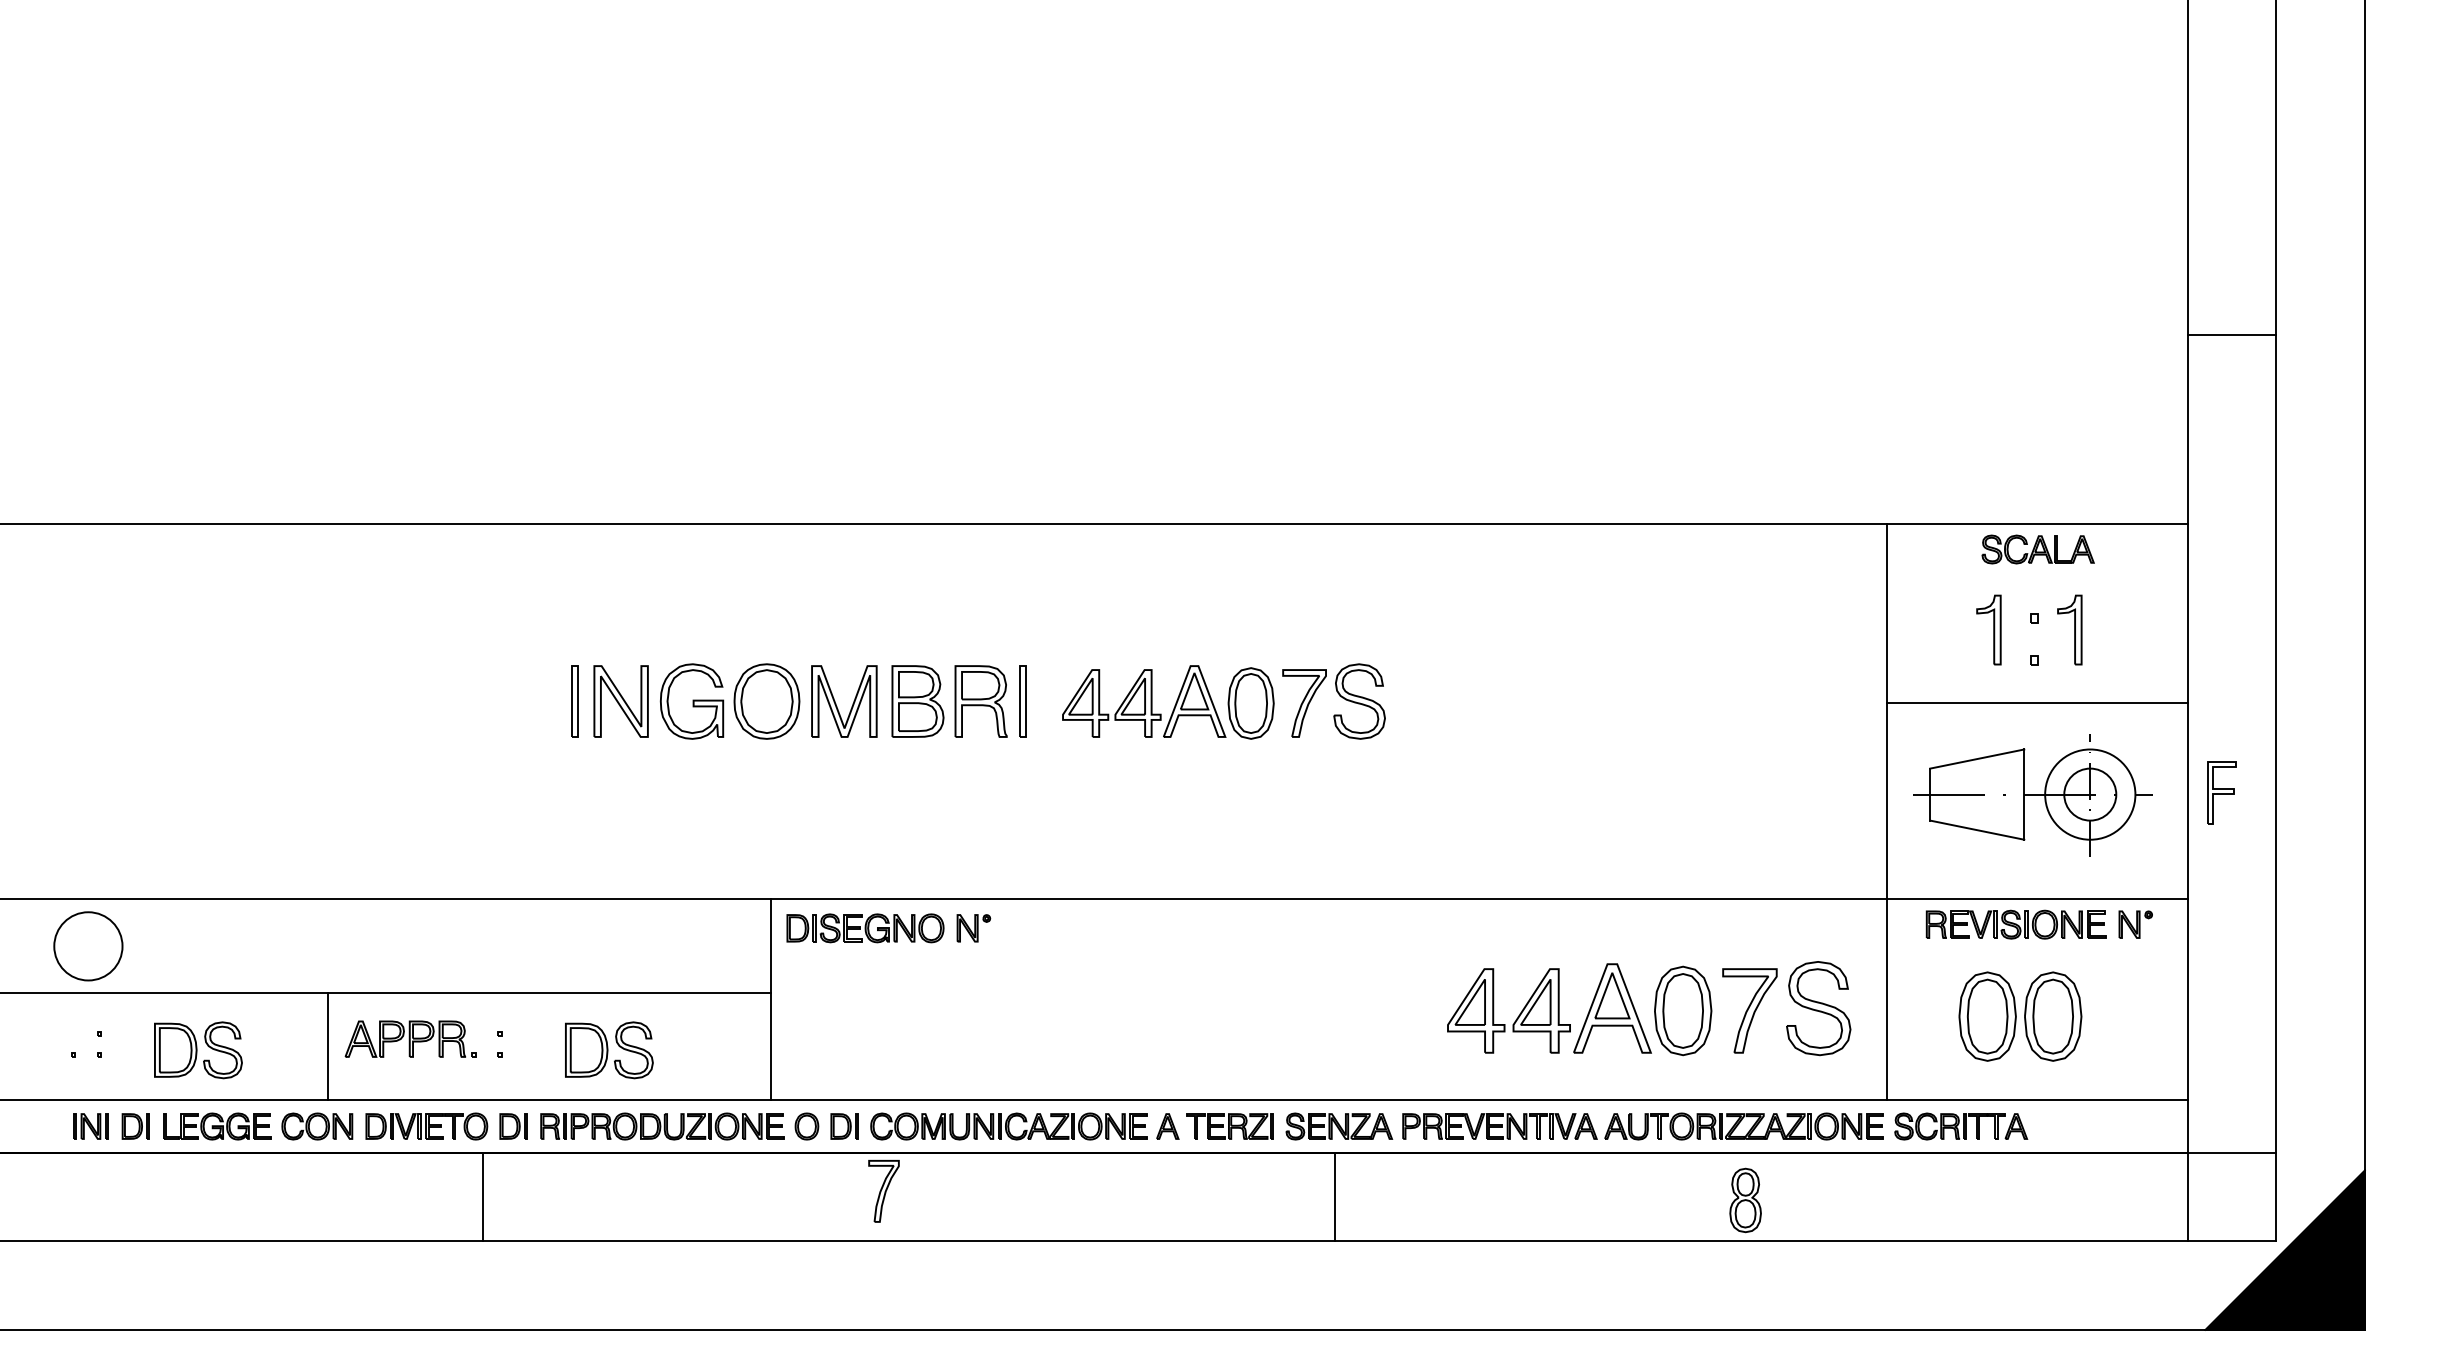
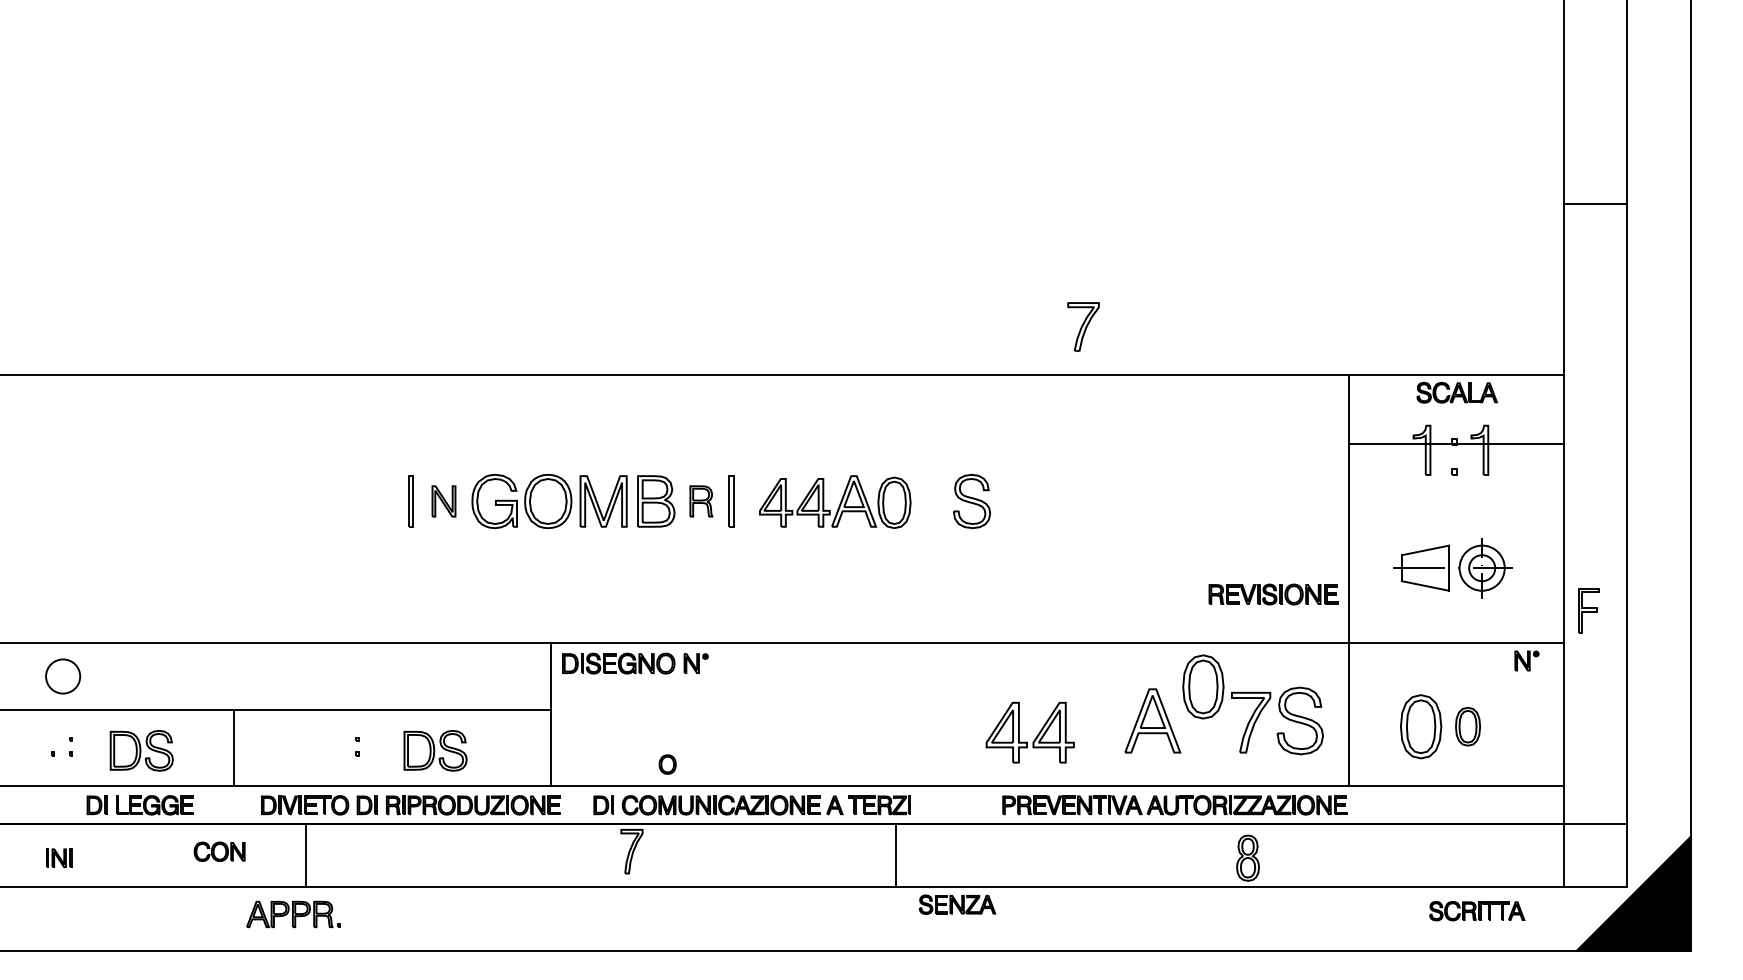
line: (2231, 335) -> (1595, 204), moved
part: (620, 701) -> (443, 501), size x0.6
part: (980, 701) -> (700, 501), size x0.6
part: (1304, 703) -> (1083, 326), moved
line: (2036, 703) -> (1456, 444), moved
part: (2221, 792) -> (1588, 610), moved
part: (2032, 795) -> (1453, 568), size x0.7
part: (2015, 924) -> (1272, 594), moved
circle: (88, 946) -> (63, 676), size x0.7
part: (1683, 1010) -> (1203, 686), moved
part: (1517, 1016) -> (1036, 736), moved
part: (2053, 1016) -> (1468, 726), size x0.6
part: (410, 1038) -> (293, 913), moved
part: (90, 1126) -> (58, 858), moved
part: (317, 1126) -> (219, 851), moved
part: (806, 1126) -> (667, 764), moved
part: (1339, 1126) -> (957, 904), moved
part: (1961, 1126) -> (1477, 911), moved
line: (483, 1196) -> (306, 855), moved
line: (1335, 1196) -> (896, 855), moved

